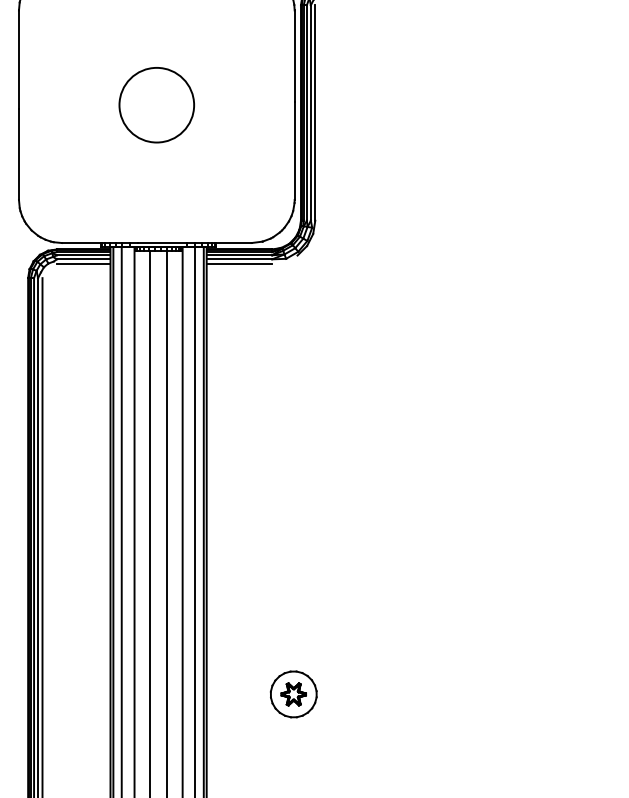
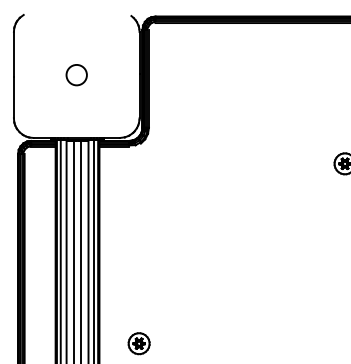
circle: (156, 105) -> (76, 75), size x0.6

